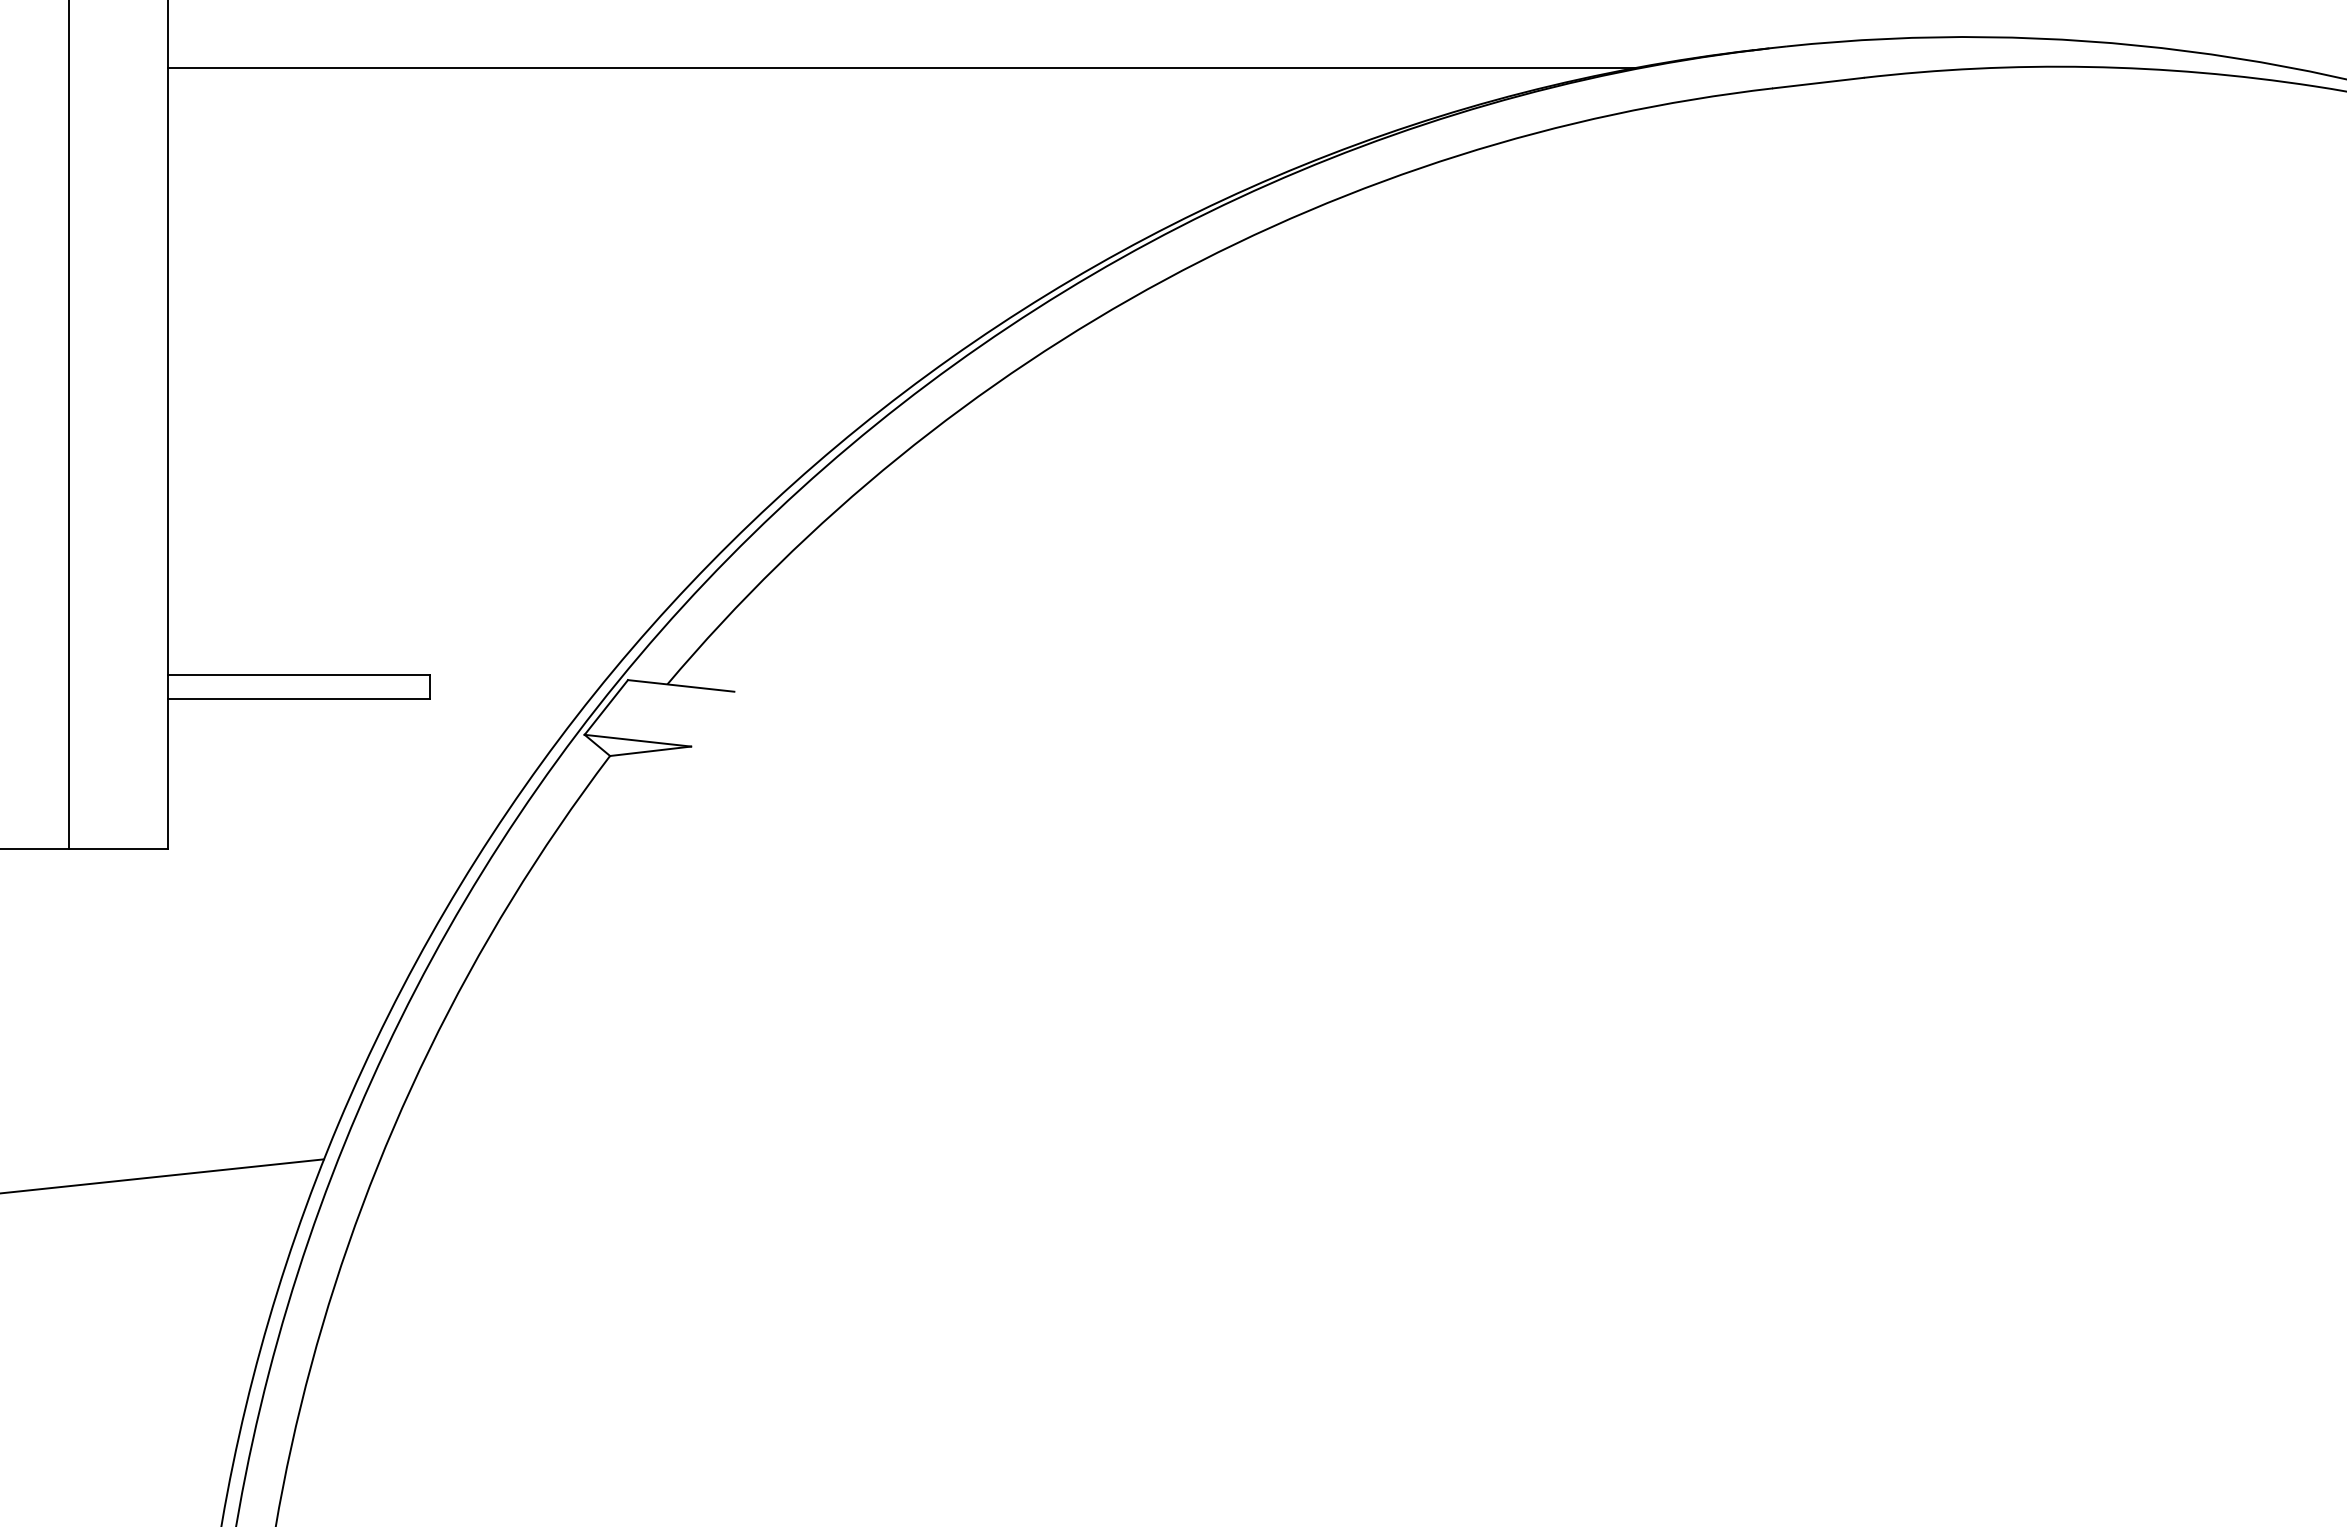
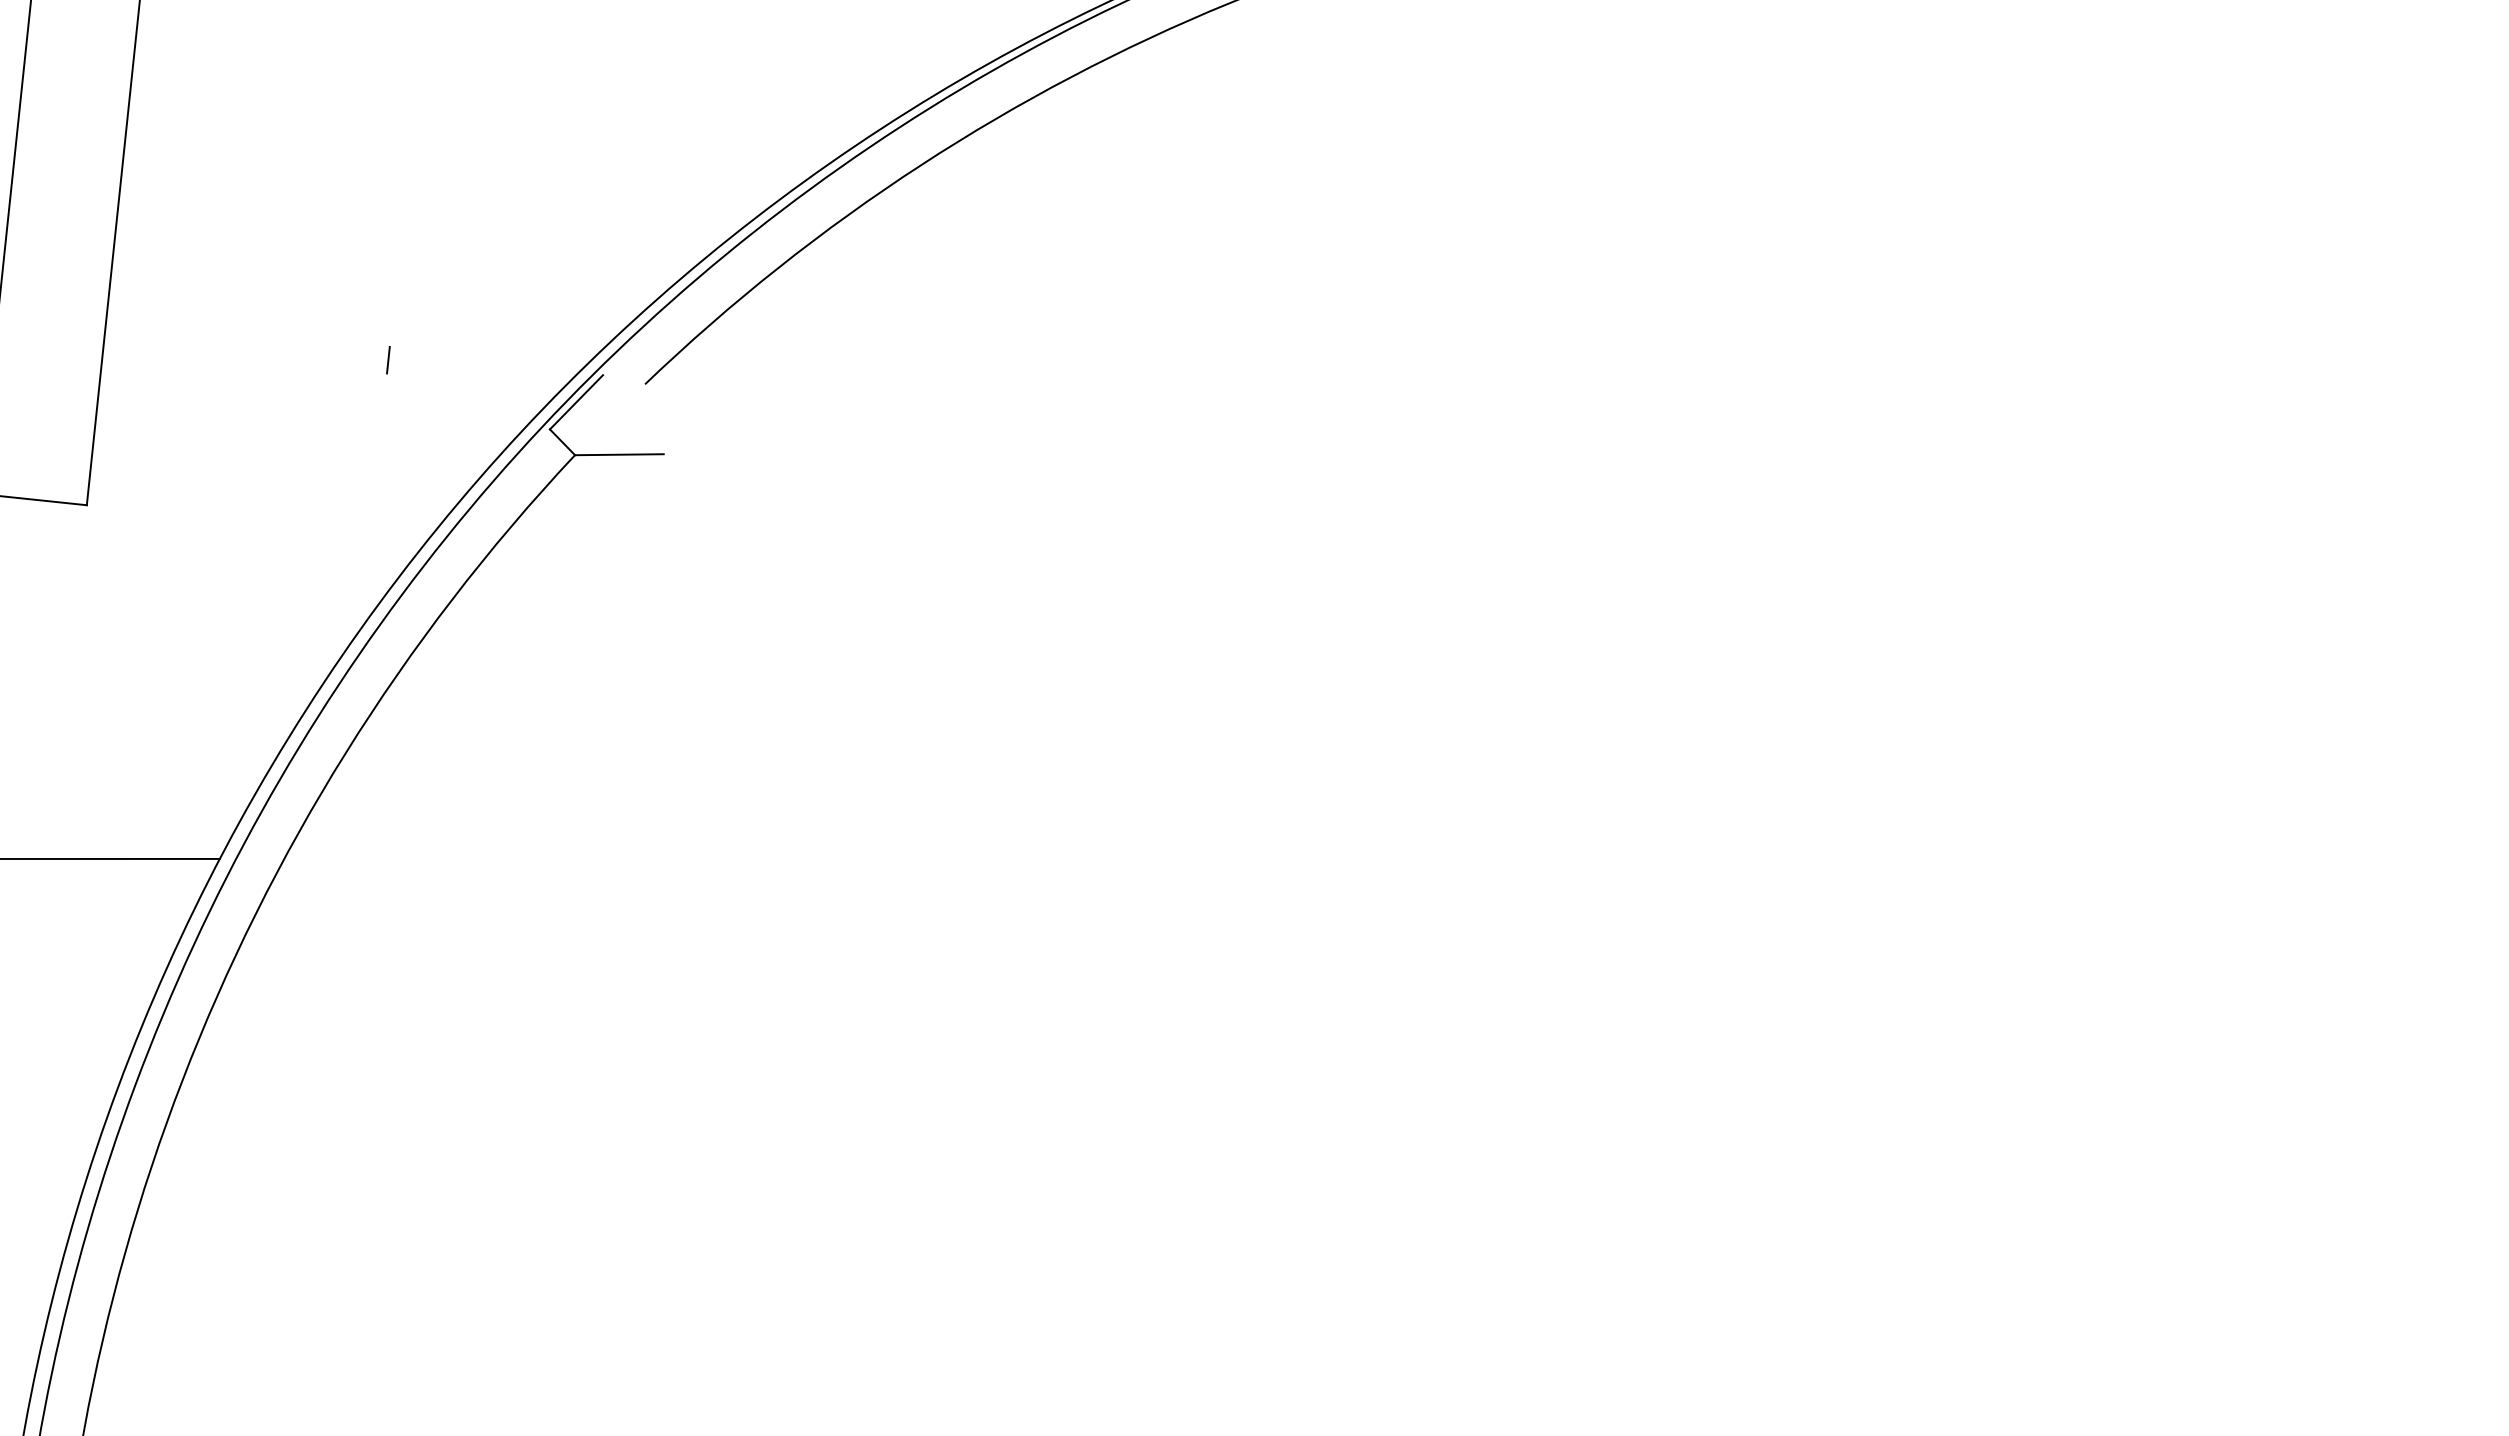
line: (299, 674) -> (248, 331), removed
line: (681, 685) -> (660, 387), removed
line: (299, 699) -> (245, 358), removed
line: (637, 740) -> (606, 441), removed

